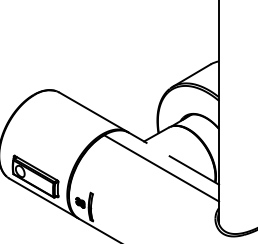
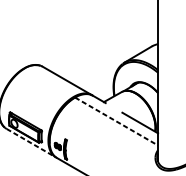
line: (162, 168) -> (117, 121), solid -> dashed
line: (44, 198) -> (31, 143), solid -> dashed

